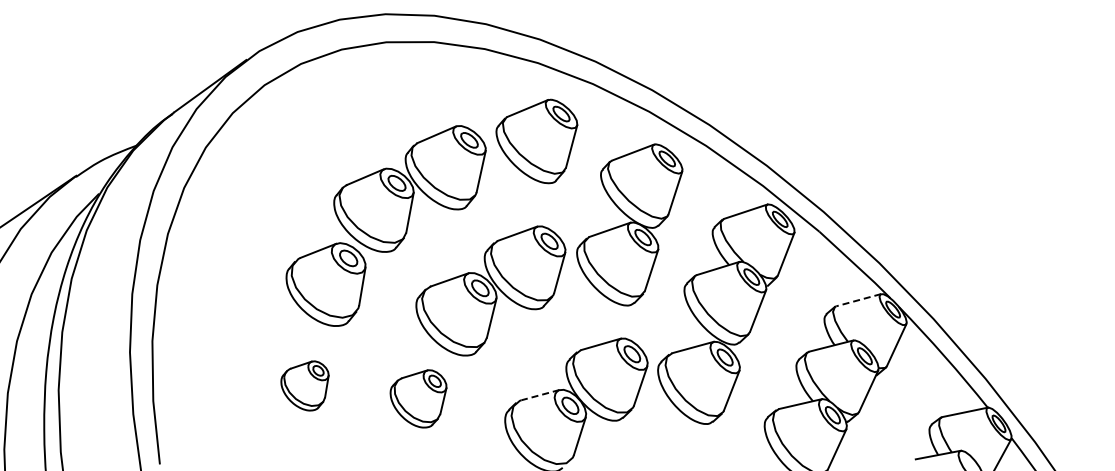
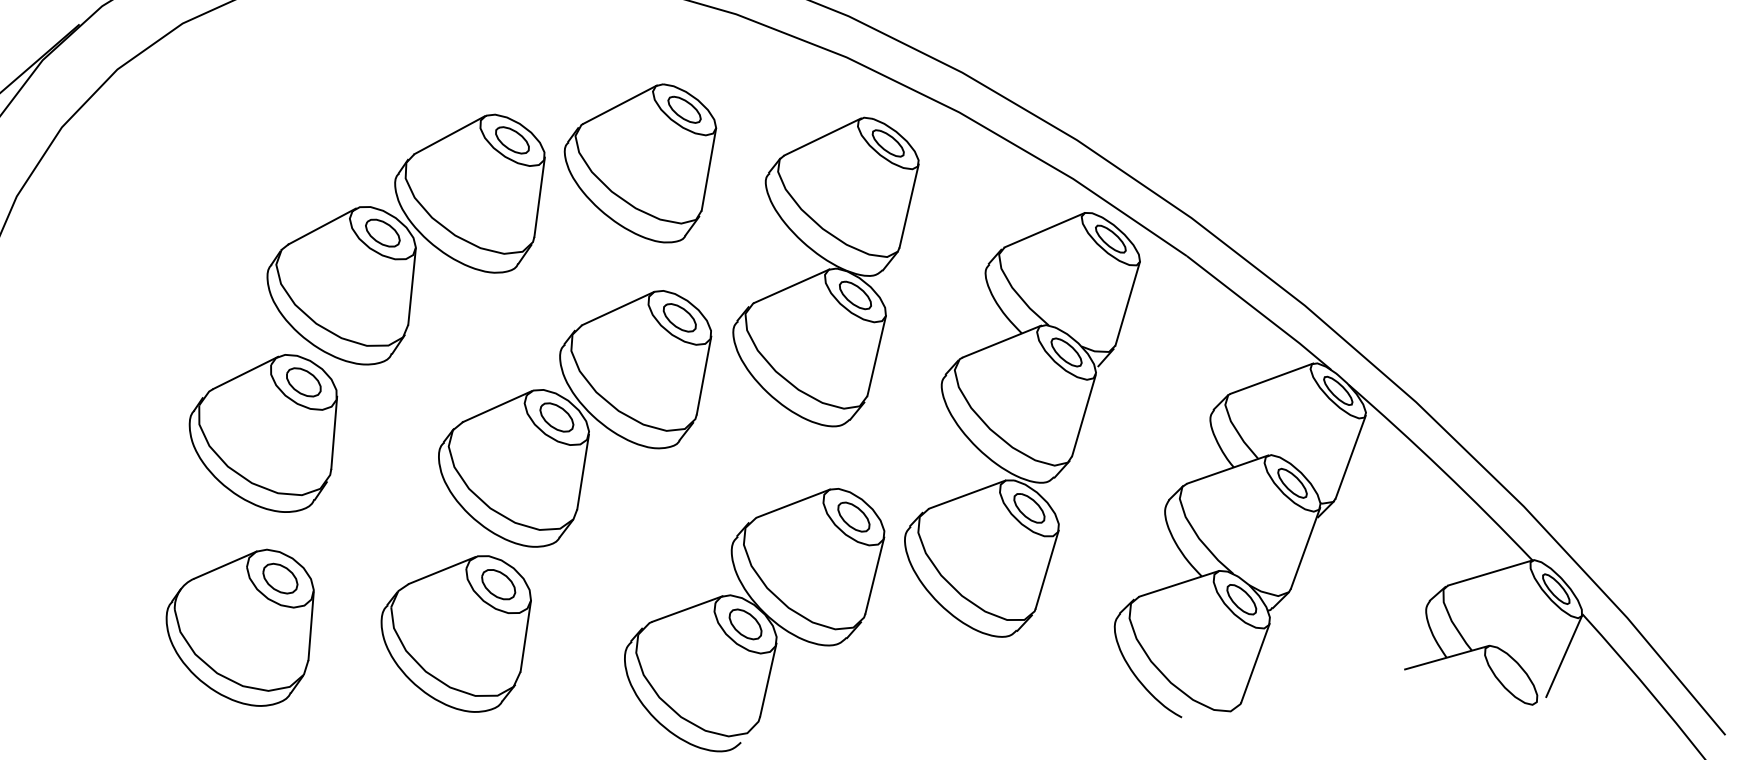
part: (536, 141) -> (641, 165), moved
line: (858, 300) -> (1271, 379), dashed -> solid
part: (304, 385) -> (241, 629), size x1.67
line: (540, 395) -> (687, 609), dashed -> solid
part: (418, 398) -> (458, 635), size x1.43

